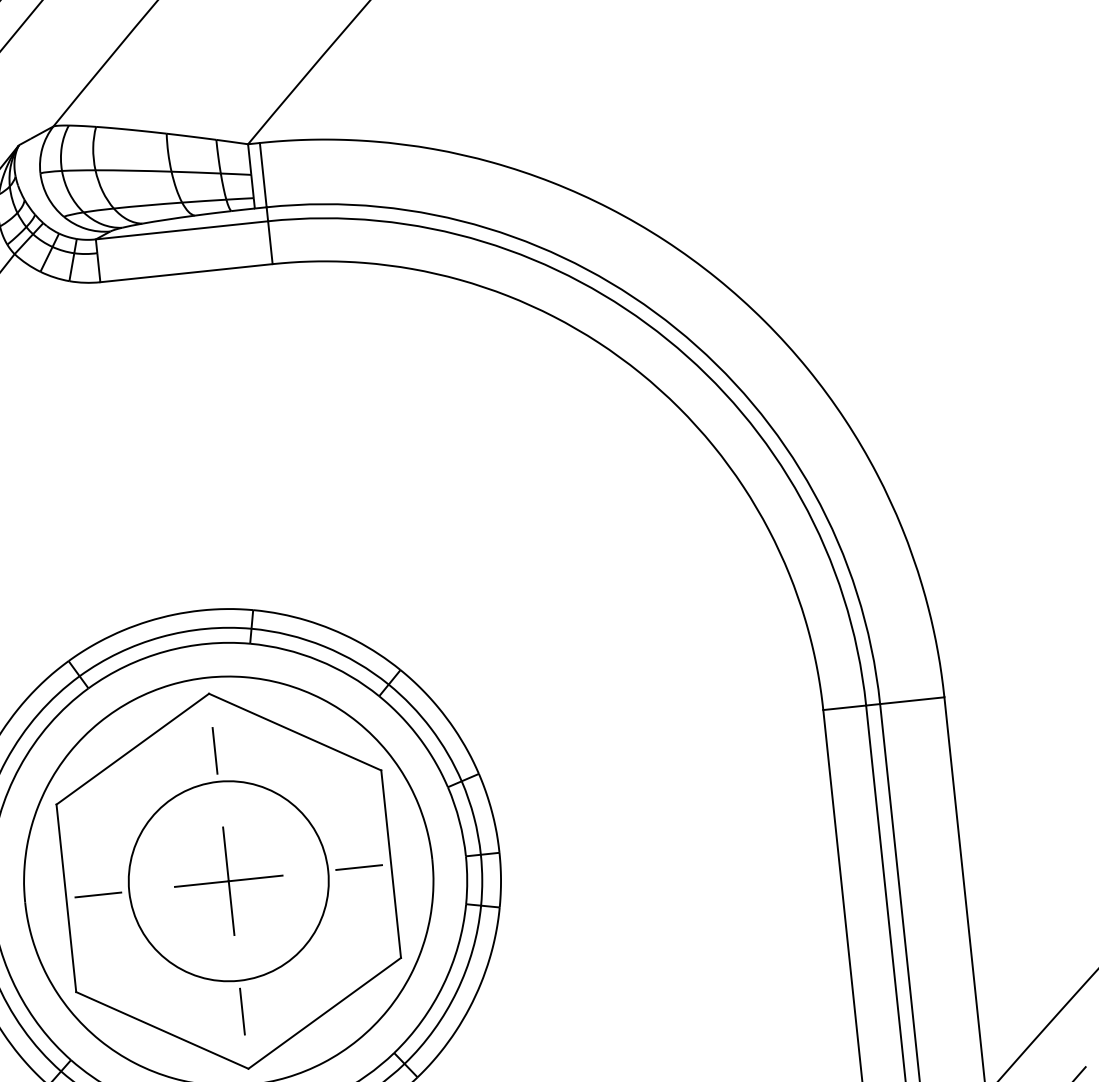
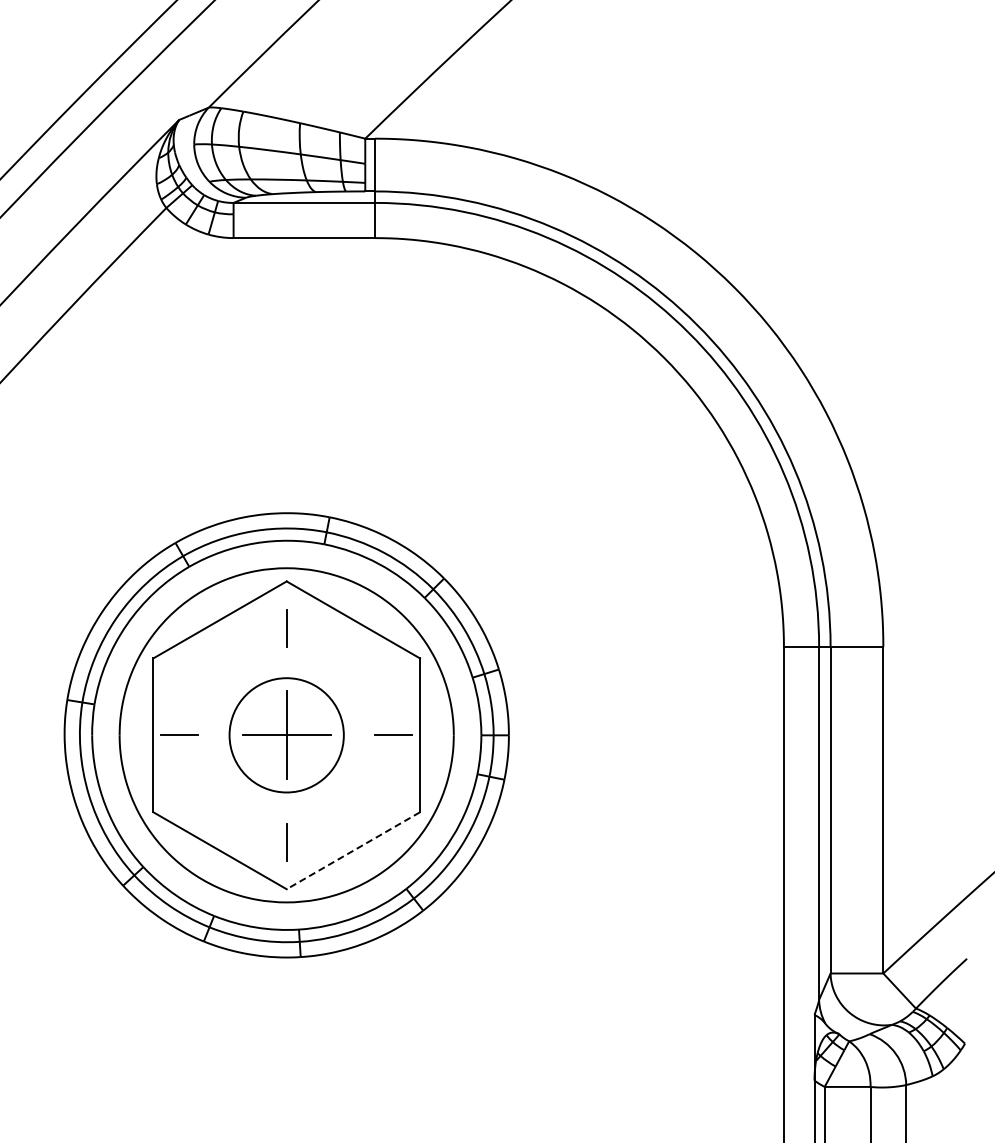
circle: (228, 880) -> (286, 734), size x0.7
line: (324, 1013) -> (353, 850), solid -> dashed

